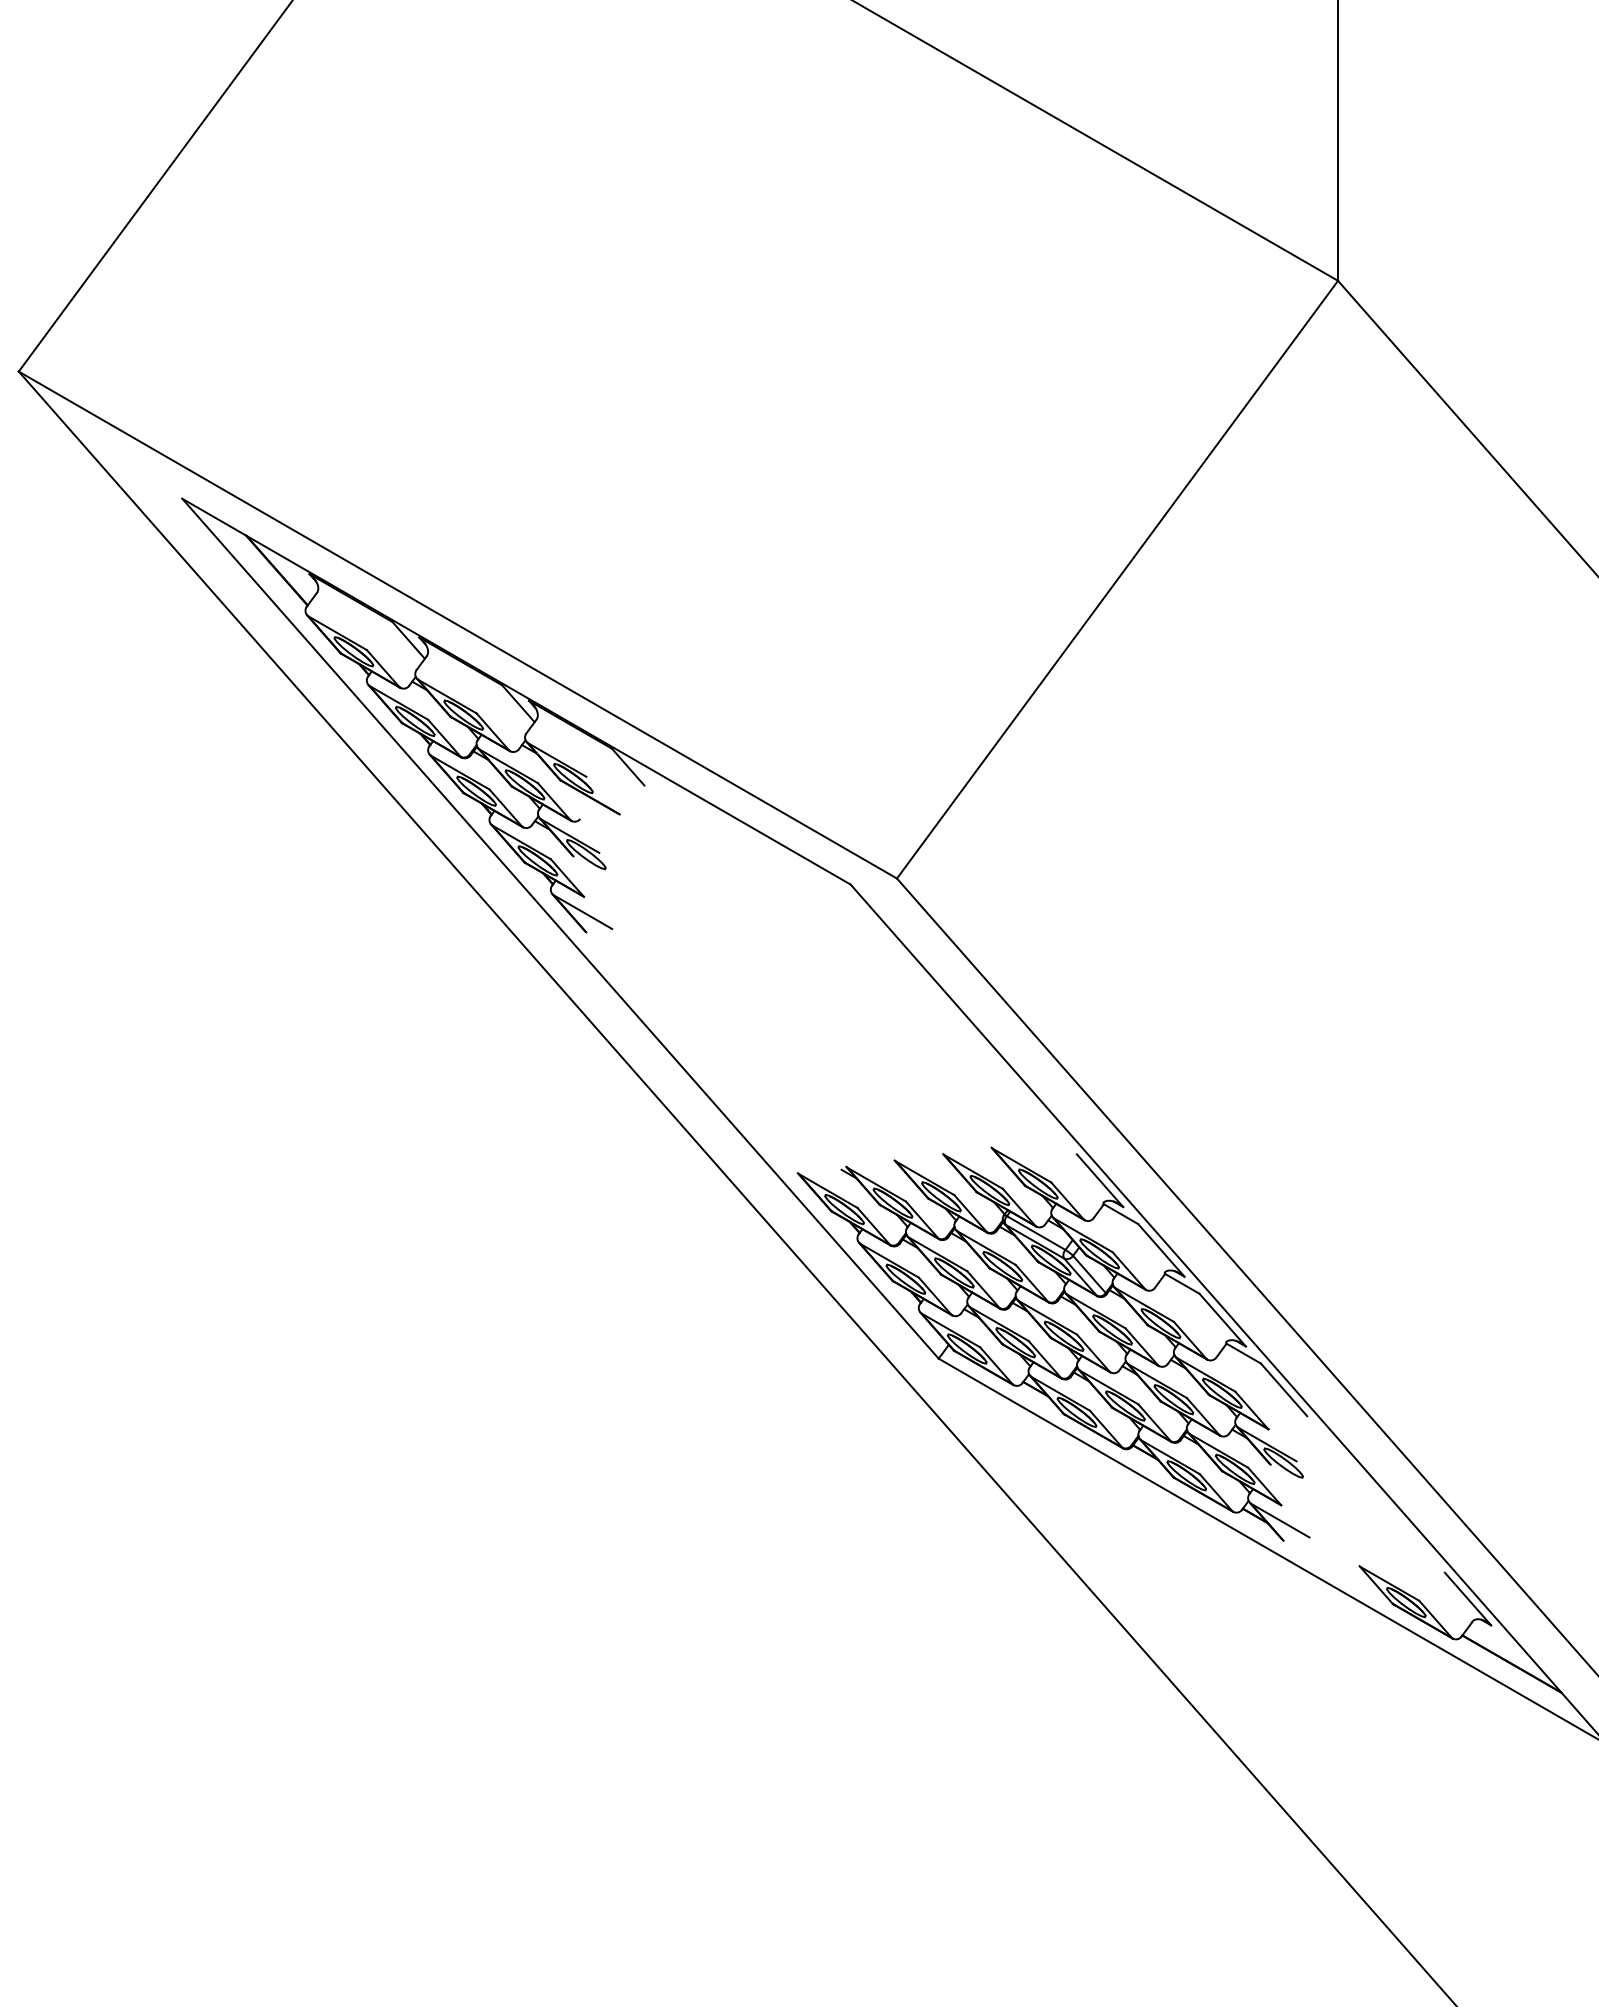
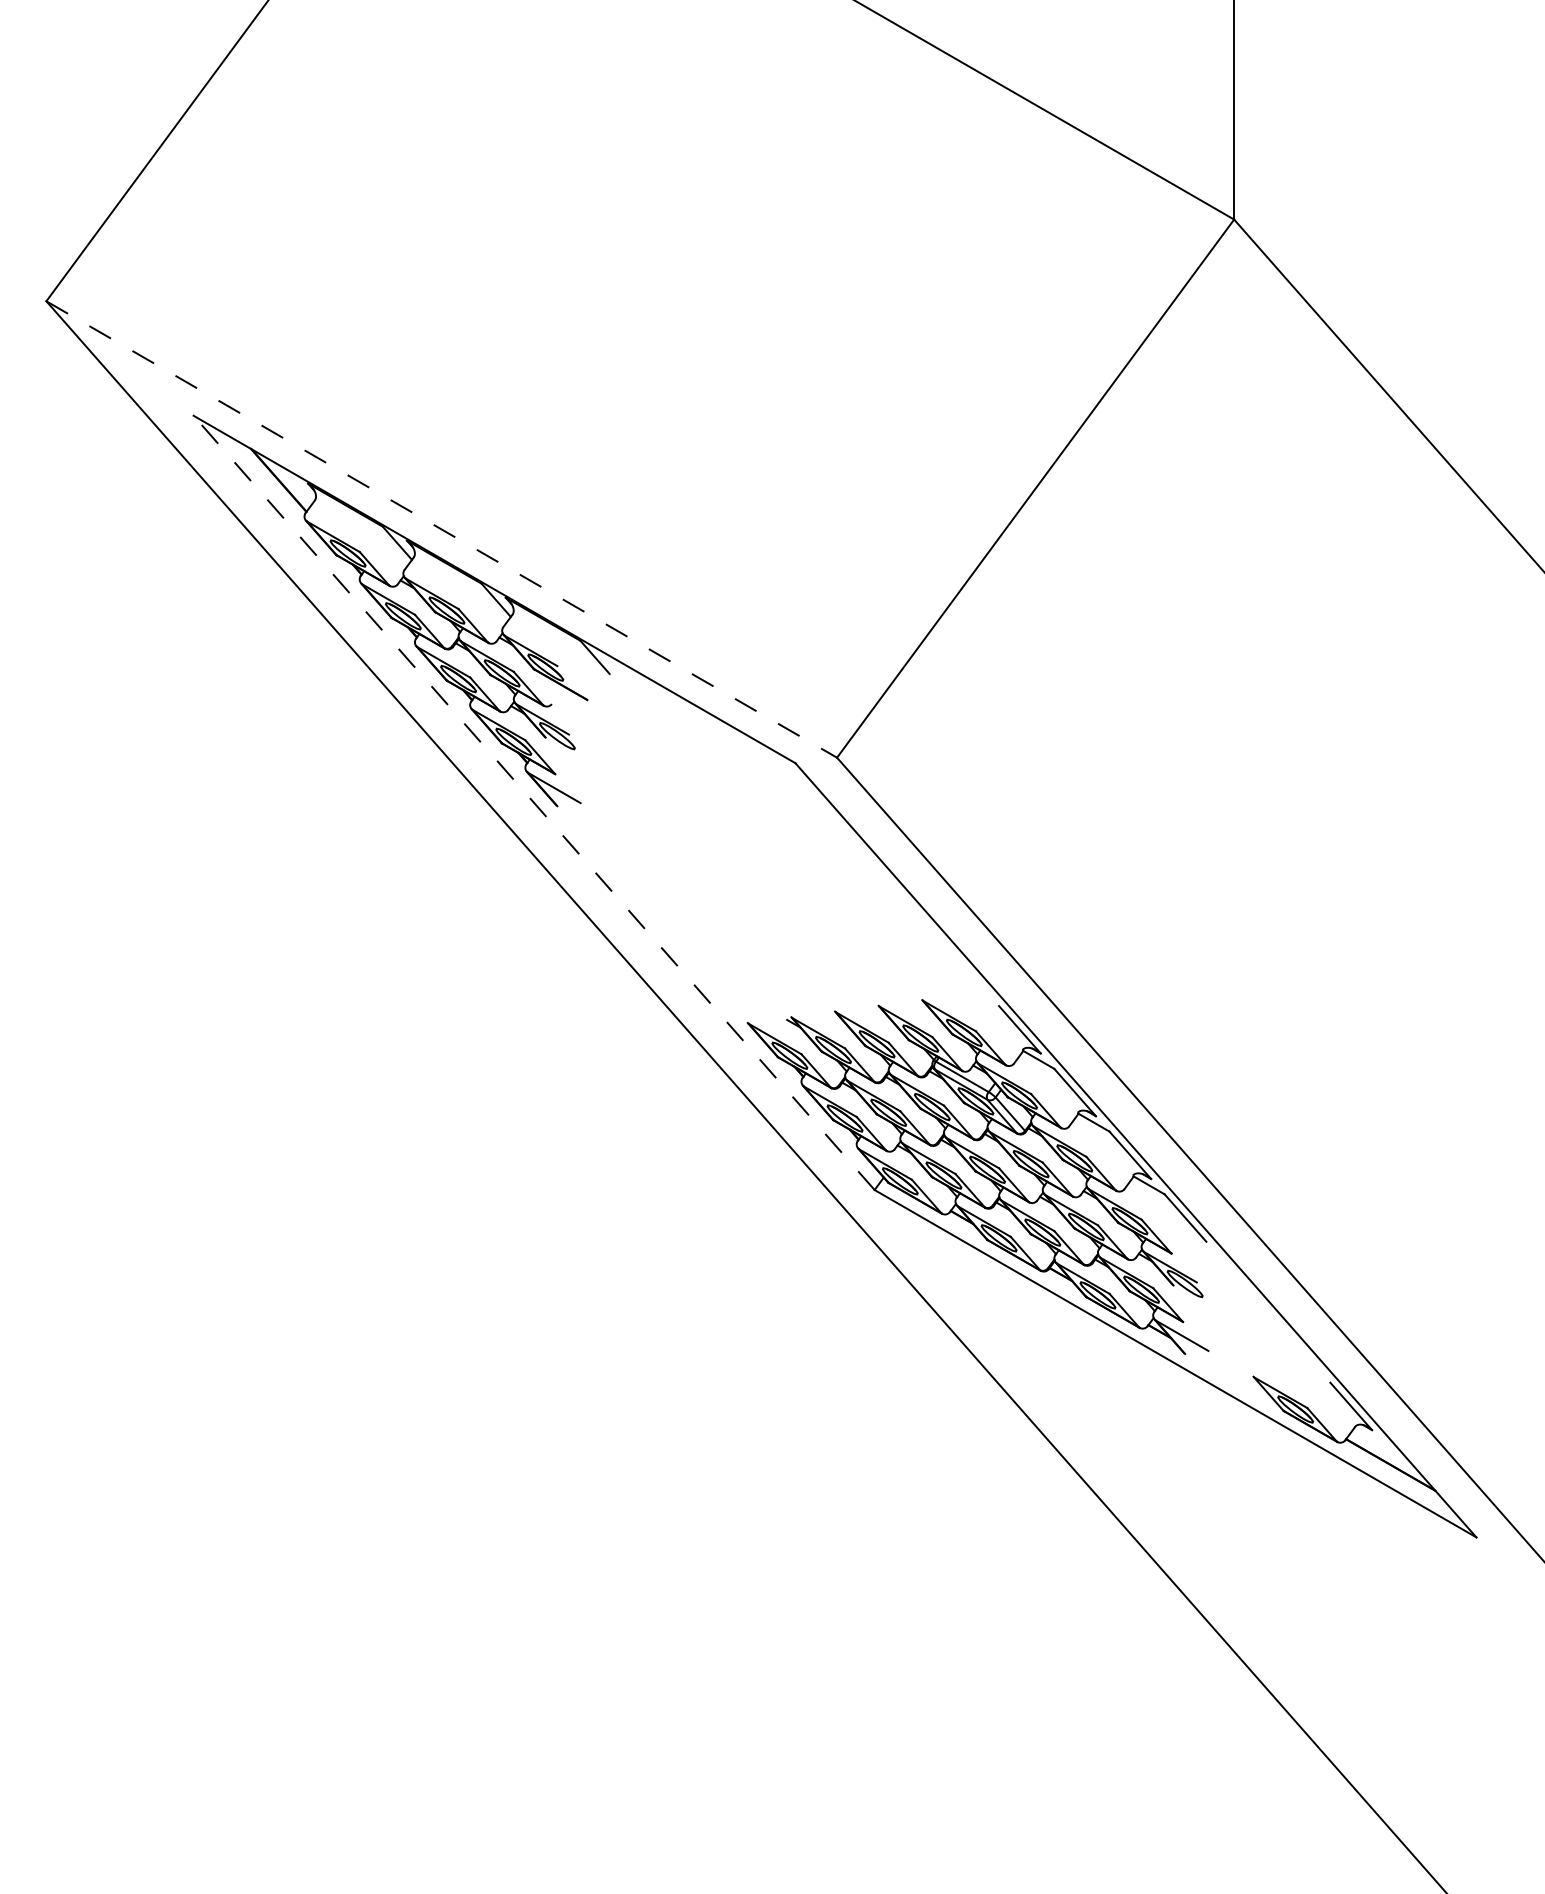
line: (458, 625) -> (442, 529), solid -> dashed
line: (560, 928) -> (534, 802), solid -> dashed

